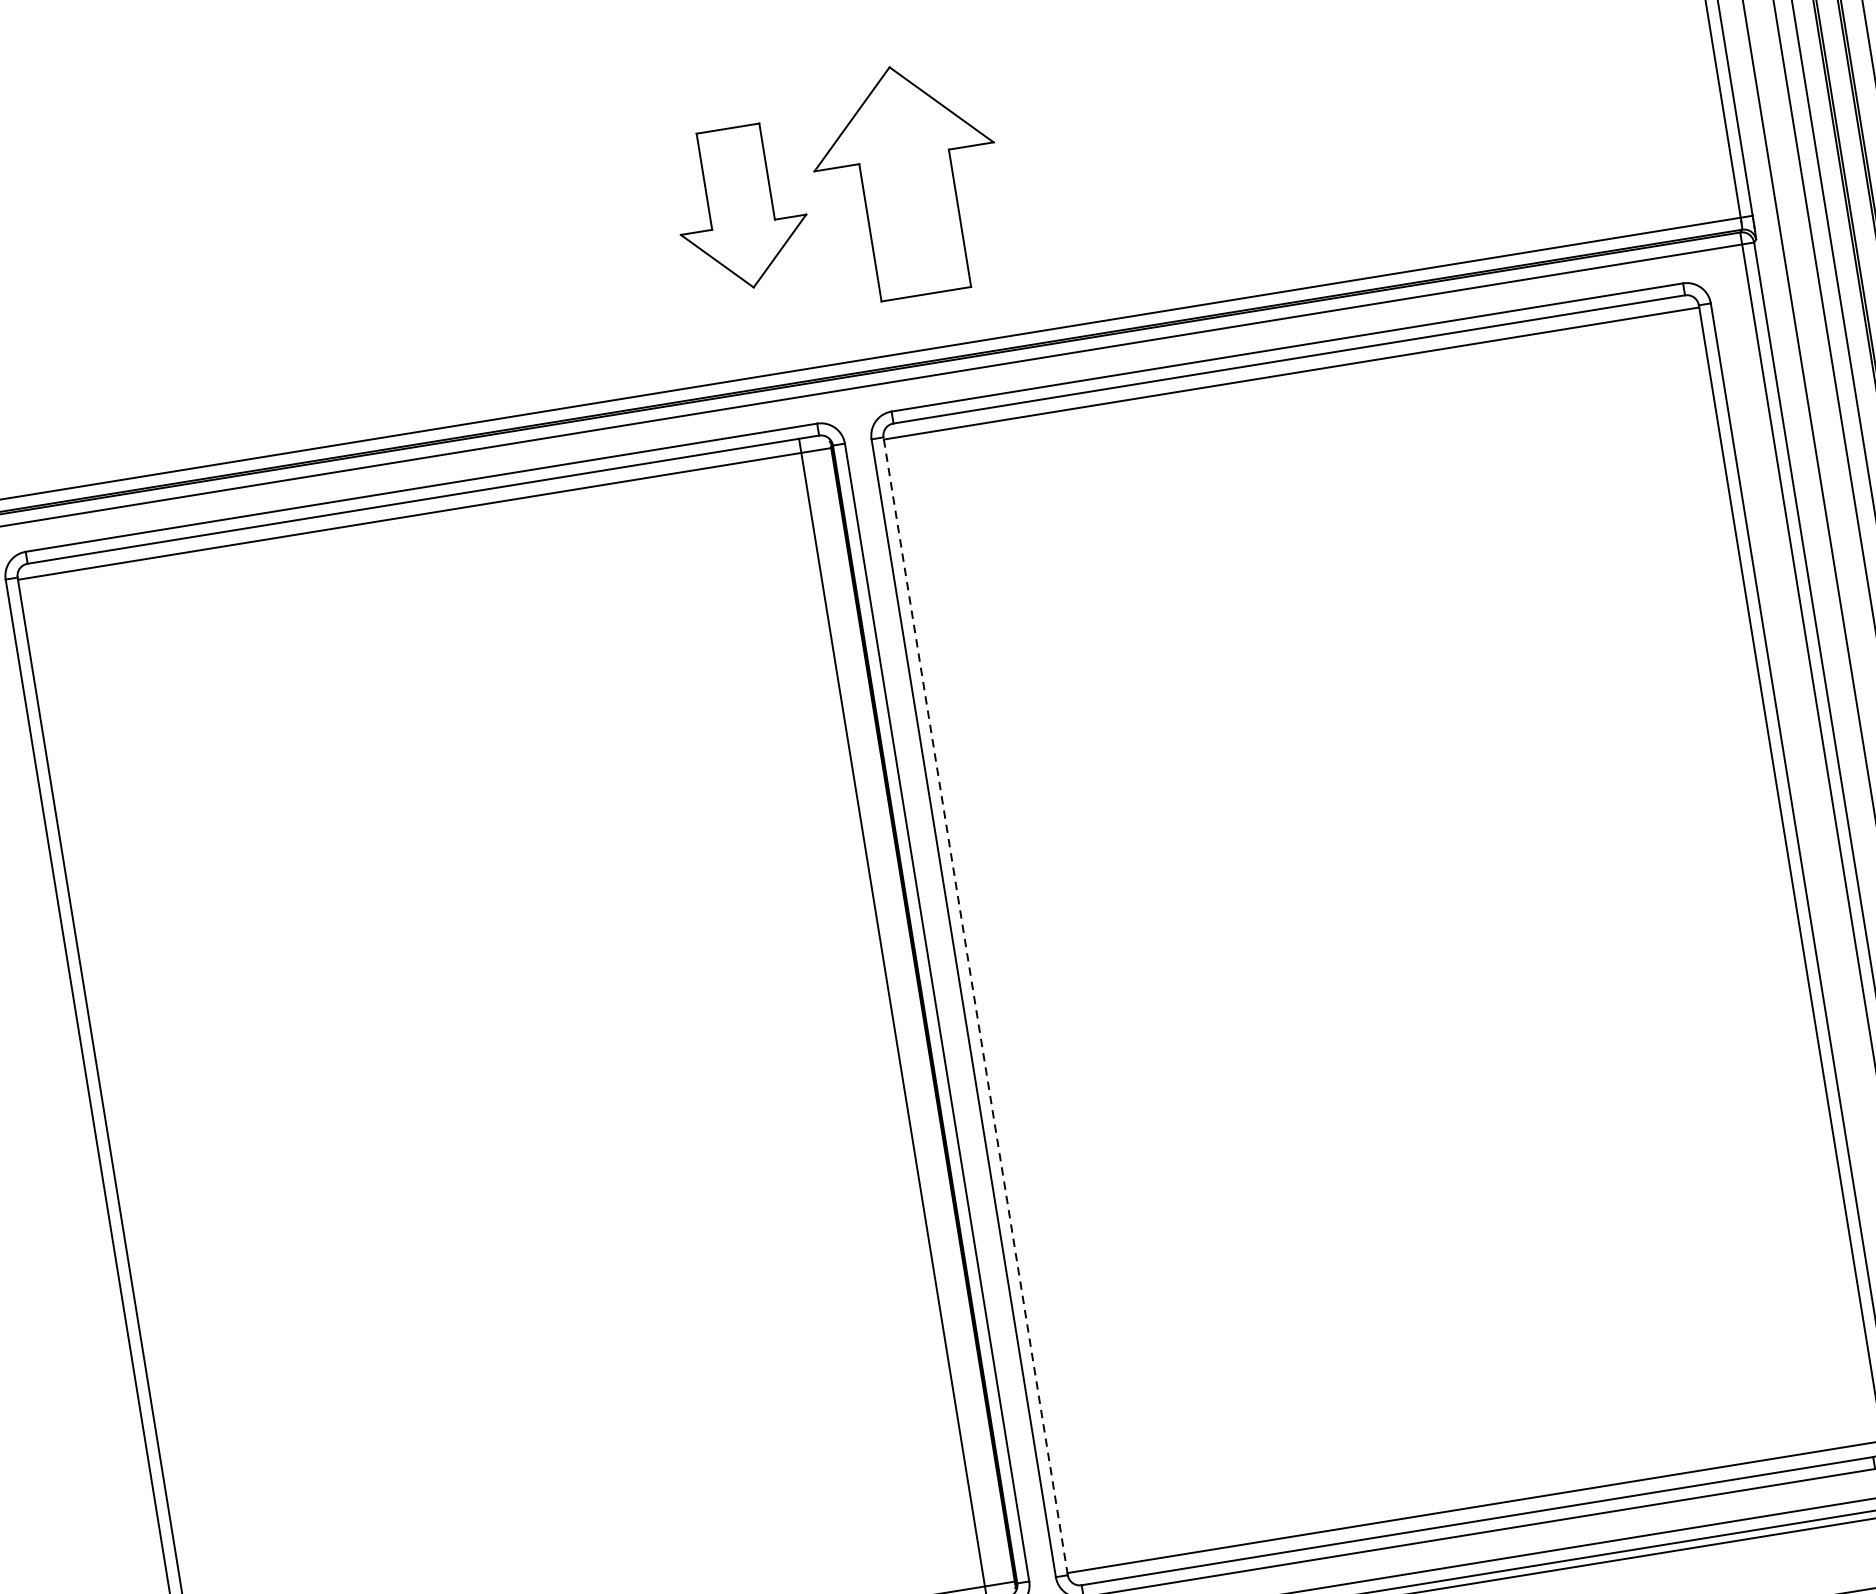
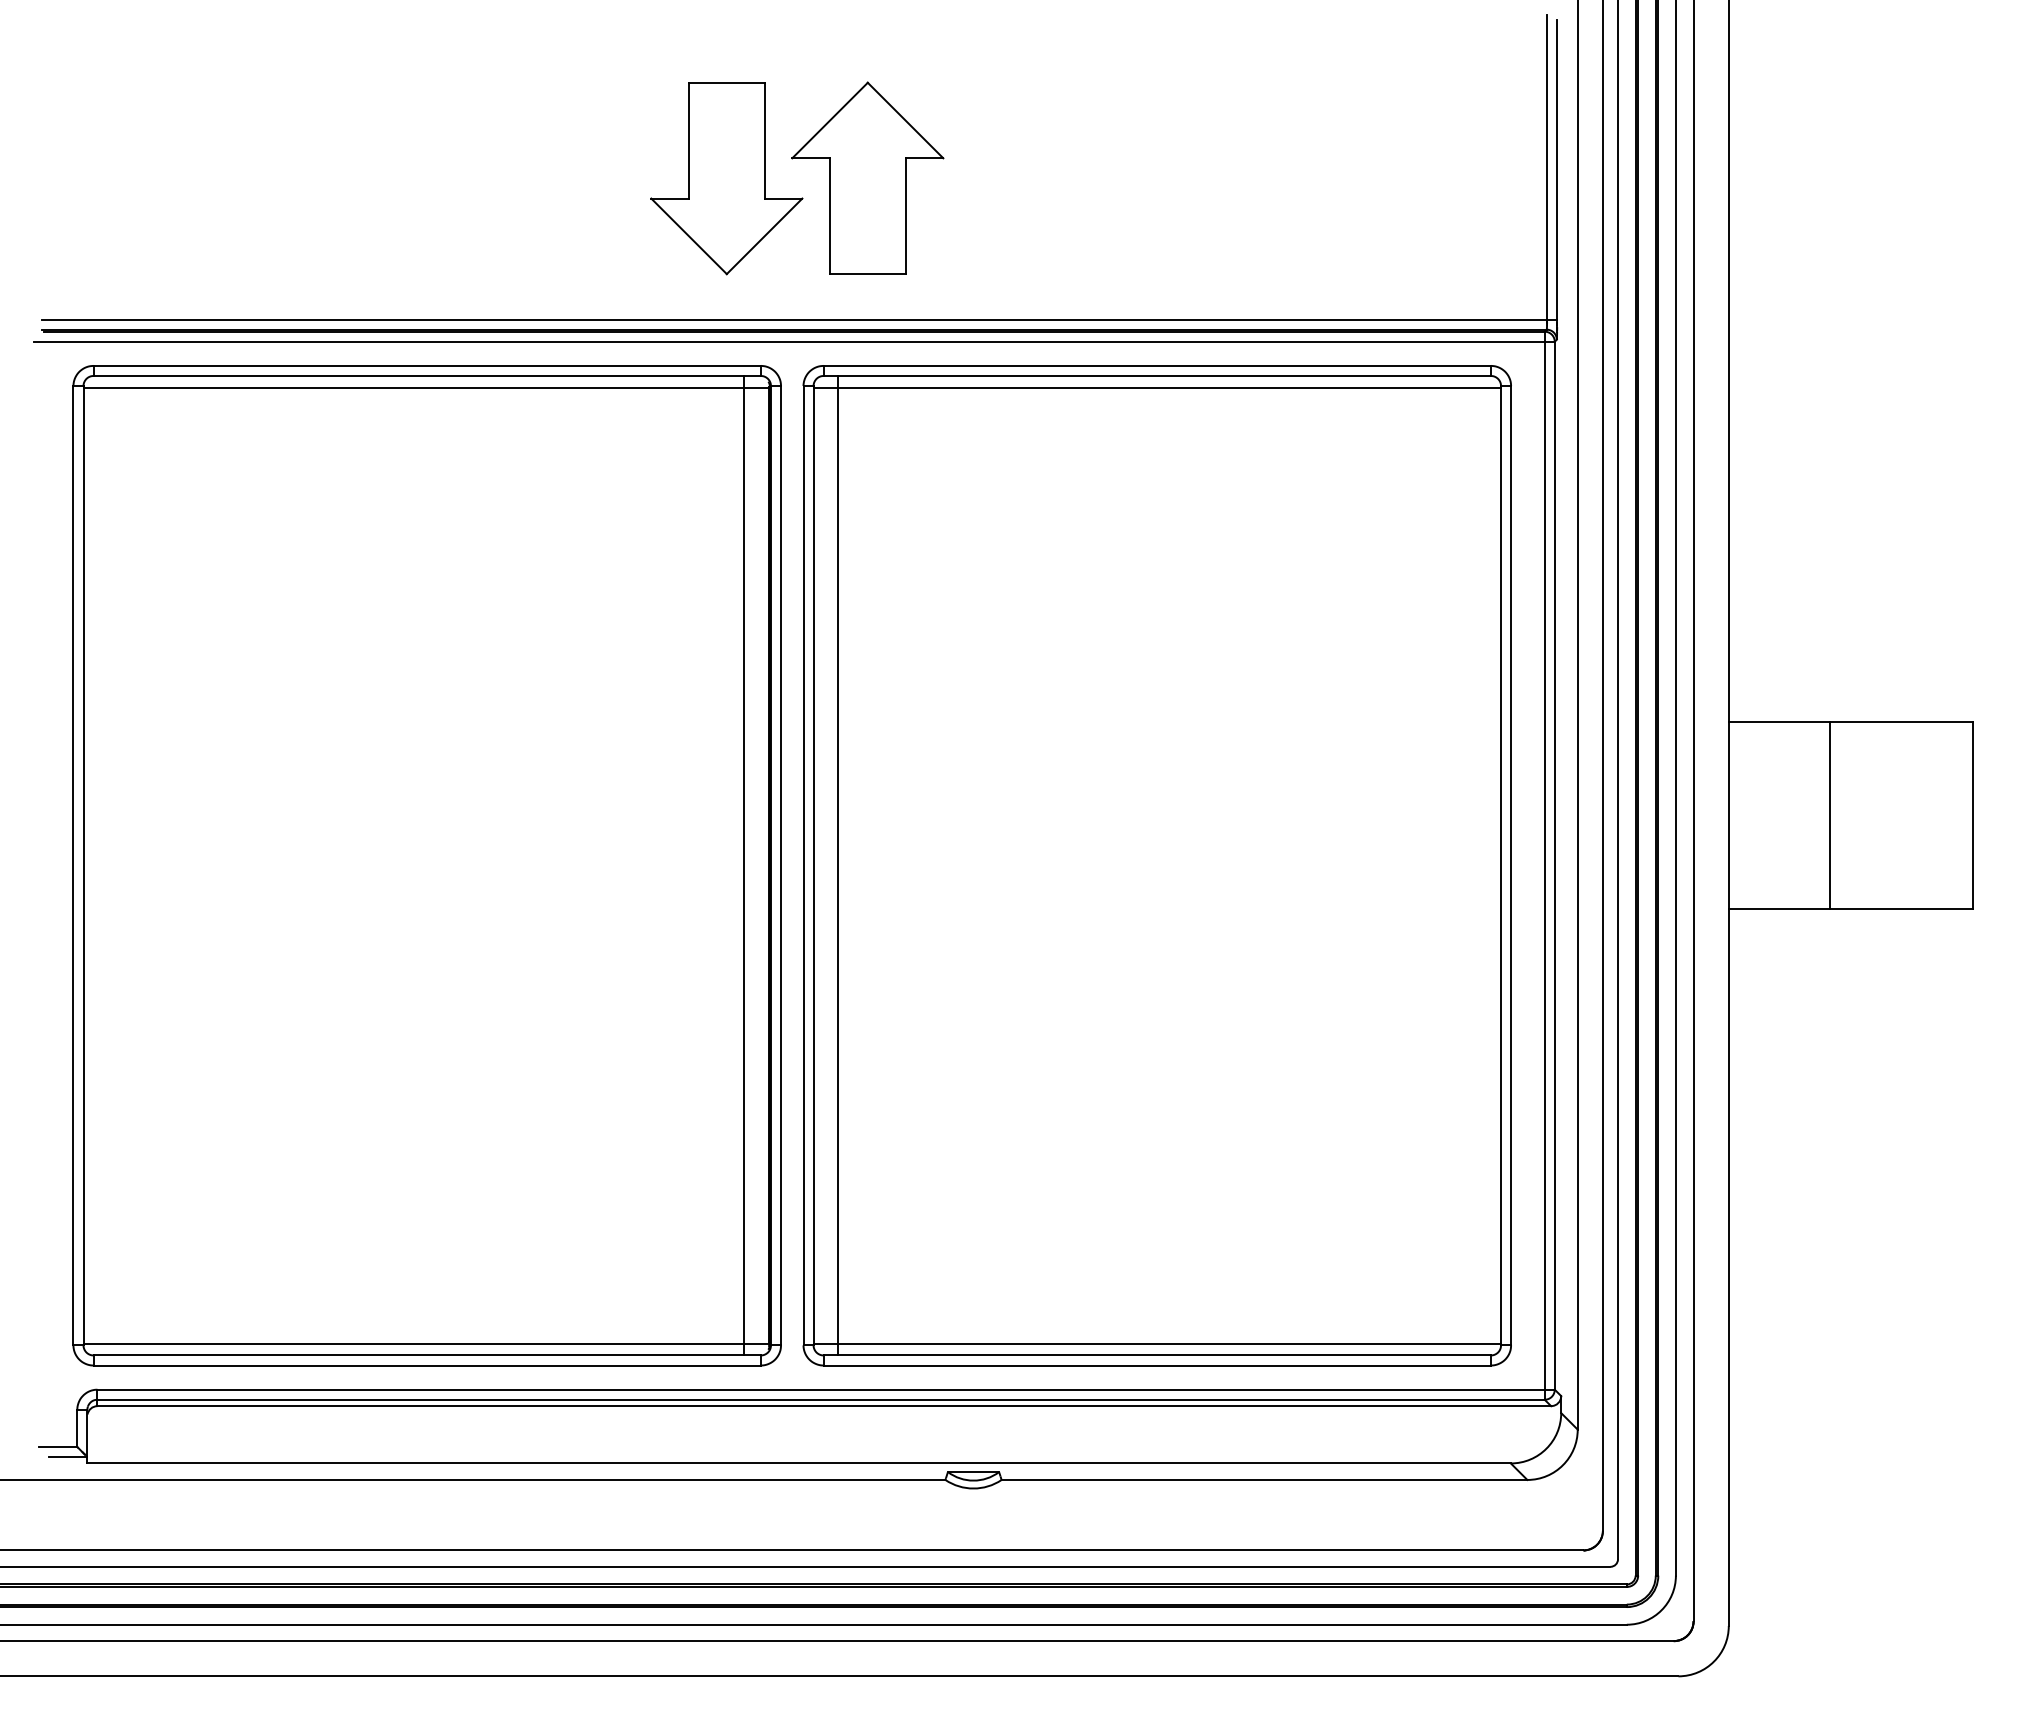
part: (740, 207) -> (726, 178), size x1.43
line: (1005, 1001) -> (838, 865), added
line: (975, 1006) -> (813, 865), dashed -> solid

